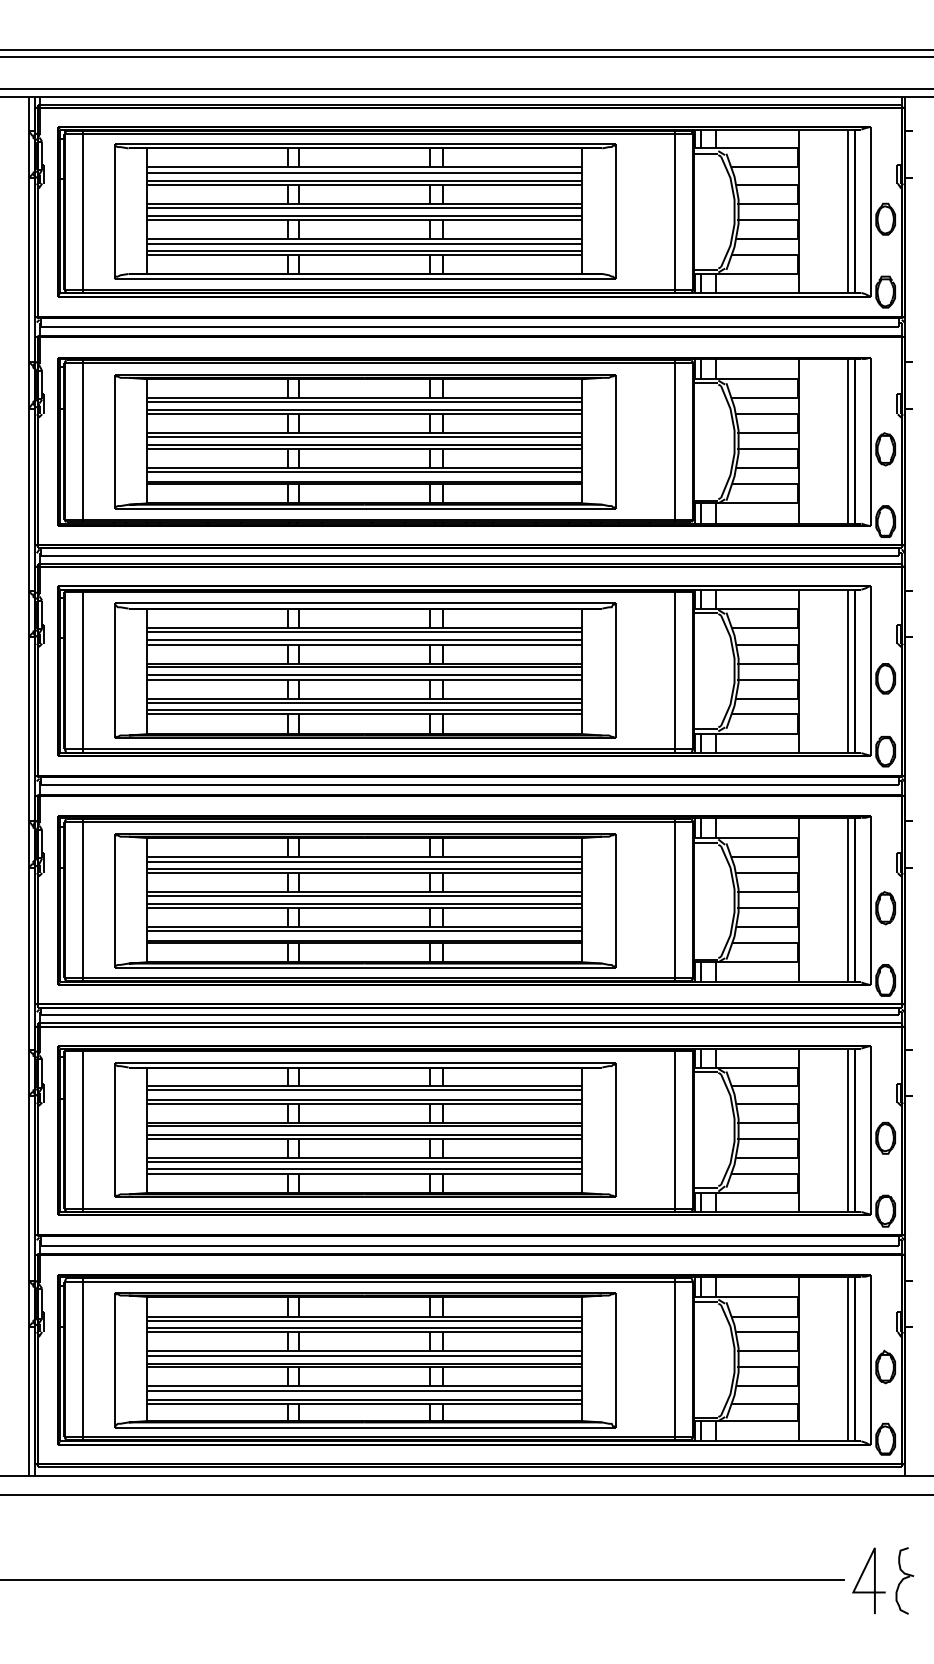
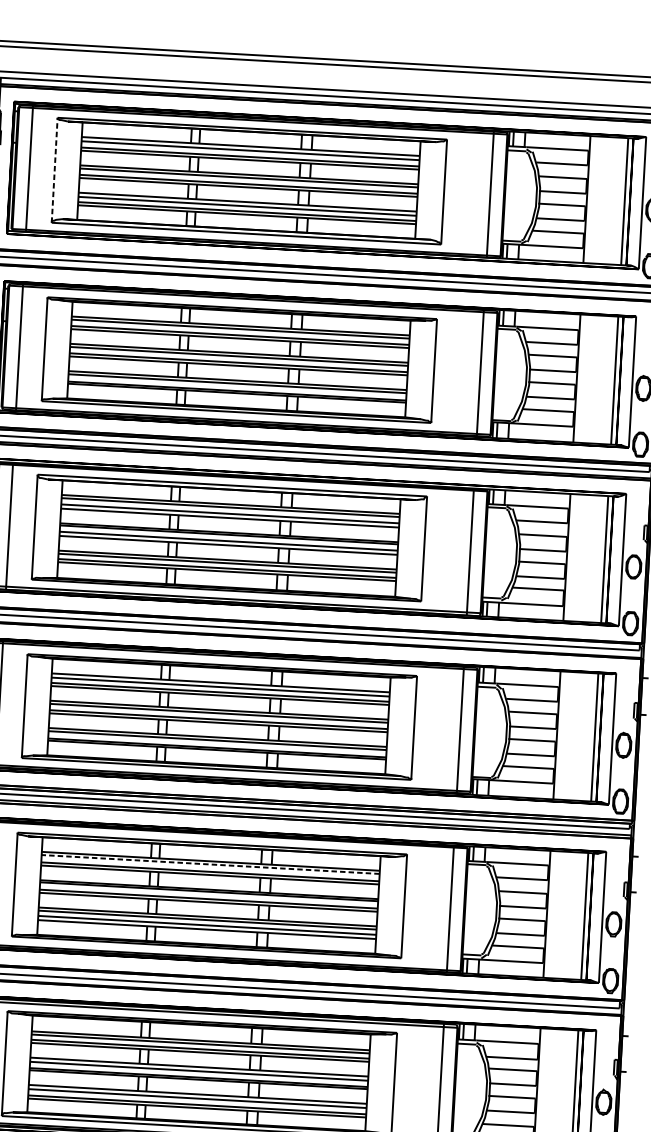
line: (115, 211) -> (55, 170), solid -> dashed
line: (364, 1090) -> (210, 864), solid -> dashed

